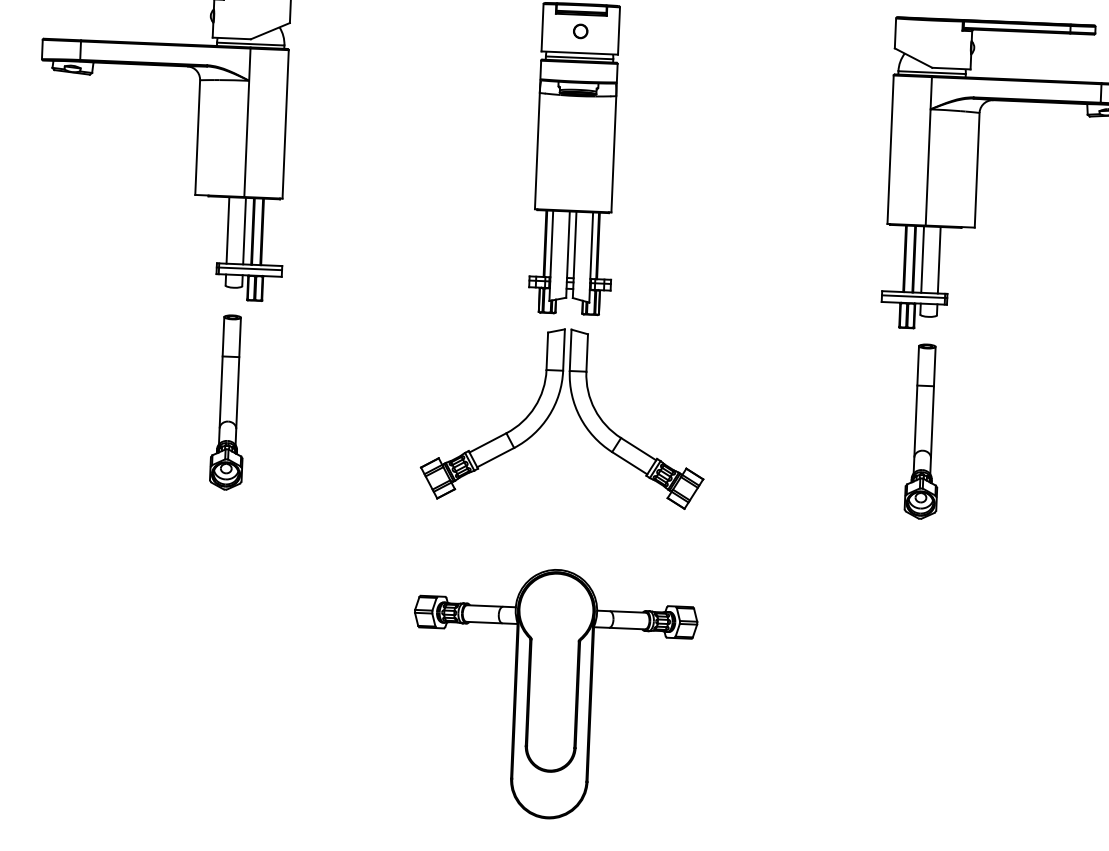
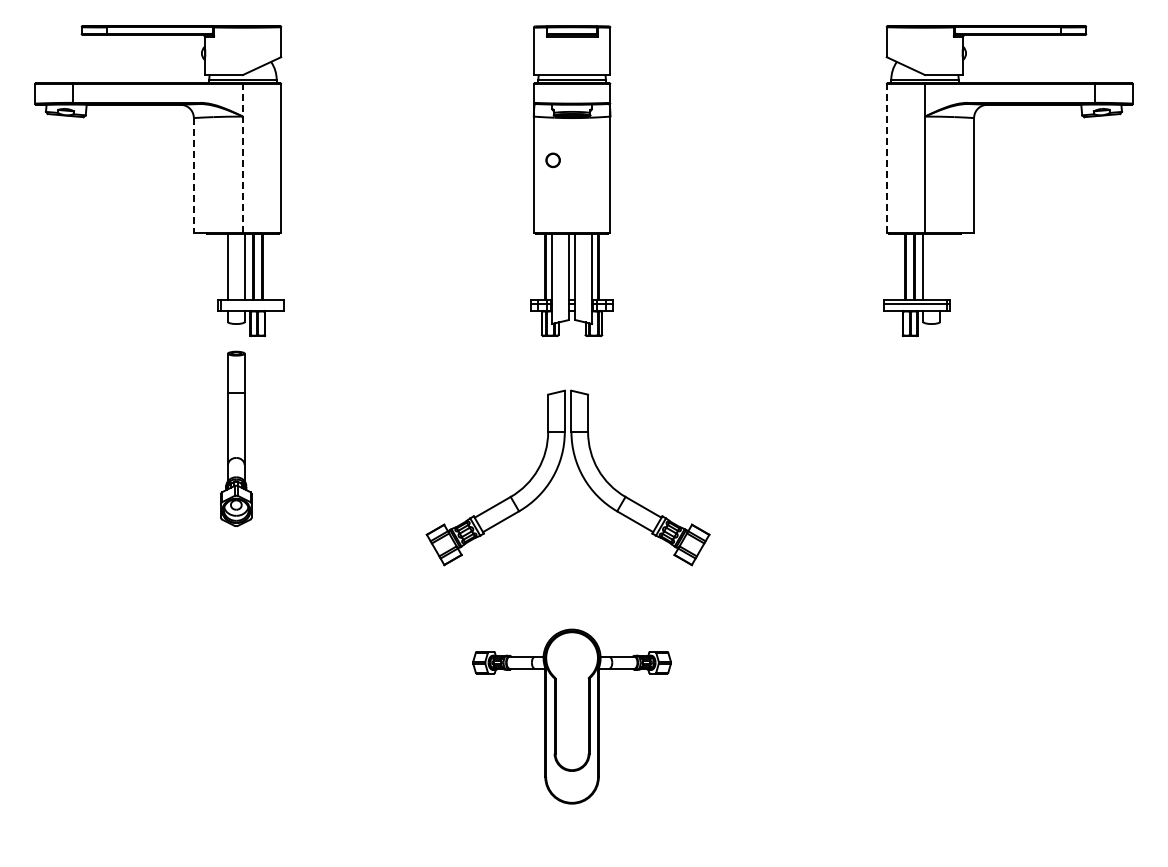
part: (580, 31) -> (552, 160), moved
line: (246, 122) -> (242, 158), solid -> dashed
line: (197, 138) -> (193, 176), solid -> dashed
line: (890, 149) -> (886, 158), solid -> dashed
line: (938, 259) -> (939, 266), removed
line: (248, 268) -> (250, 304), removed
part: (553, 410) -> (556, 472), moved
part: (923, 431) -> (931, 438), removed
part: (552, 693) -> (571, 716), size x0.7

